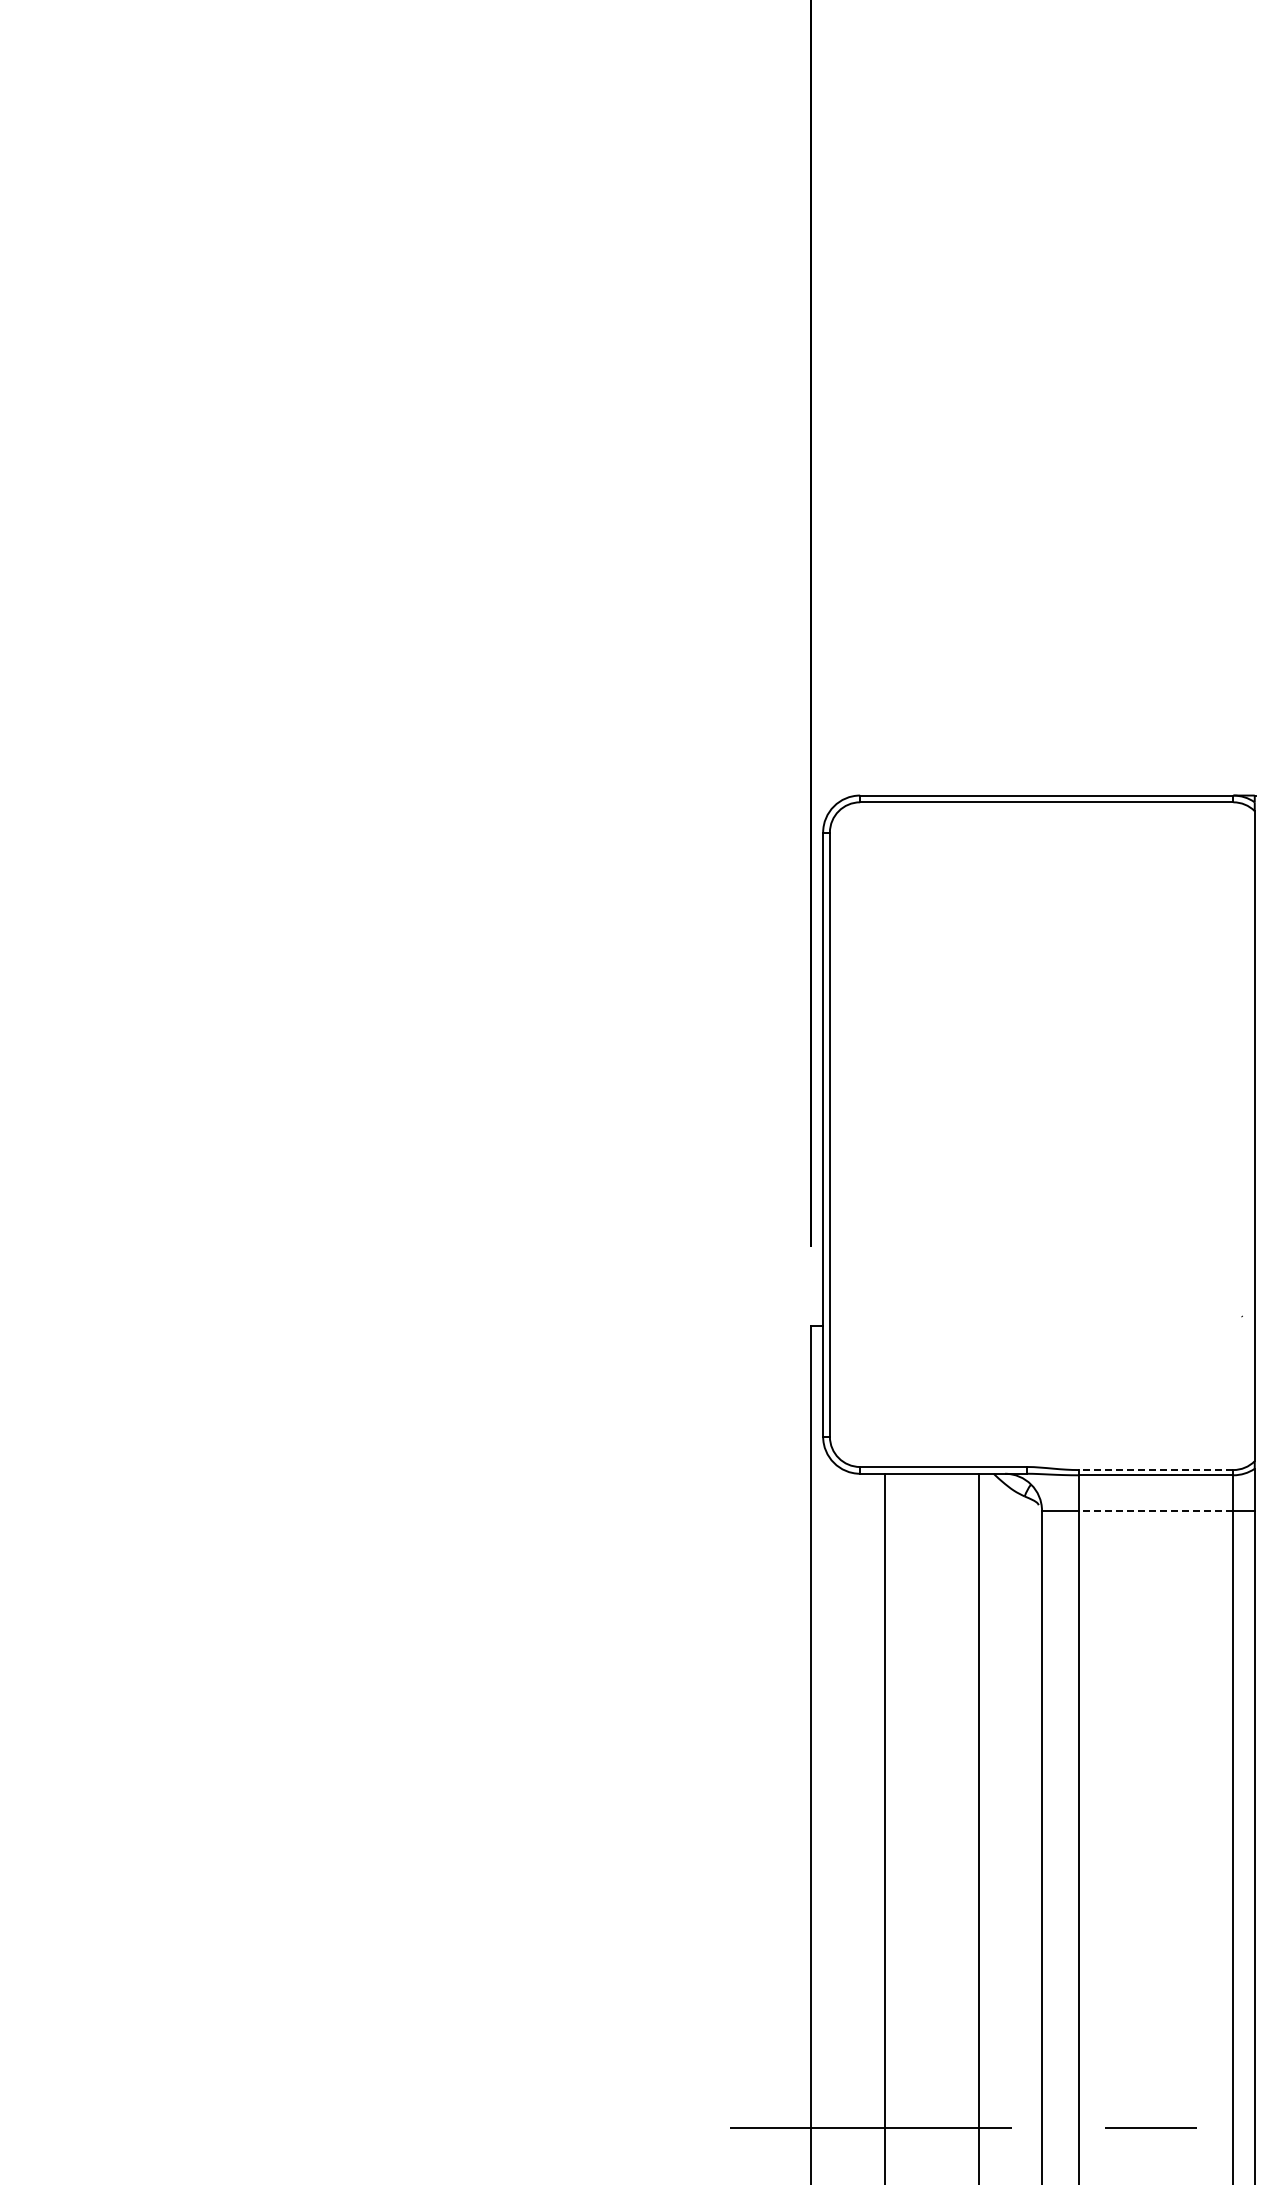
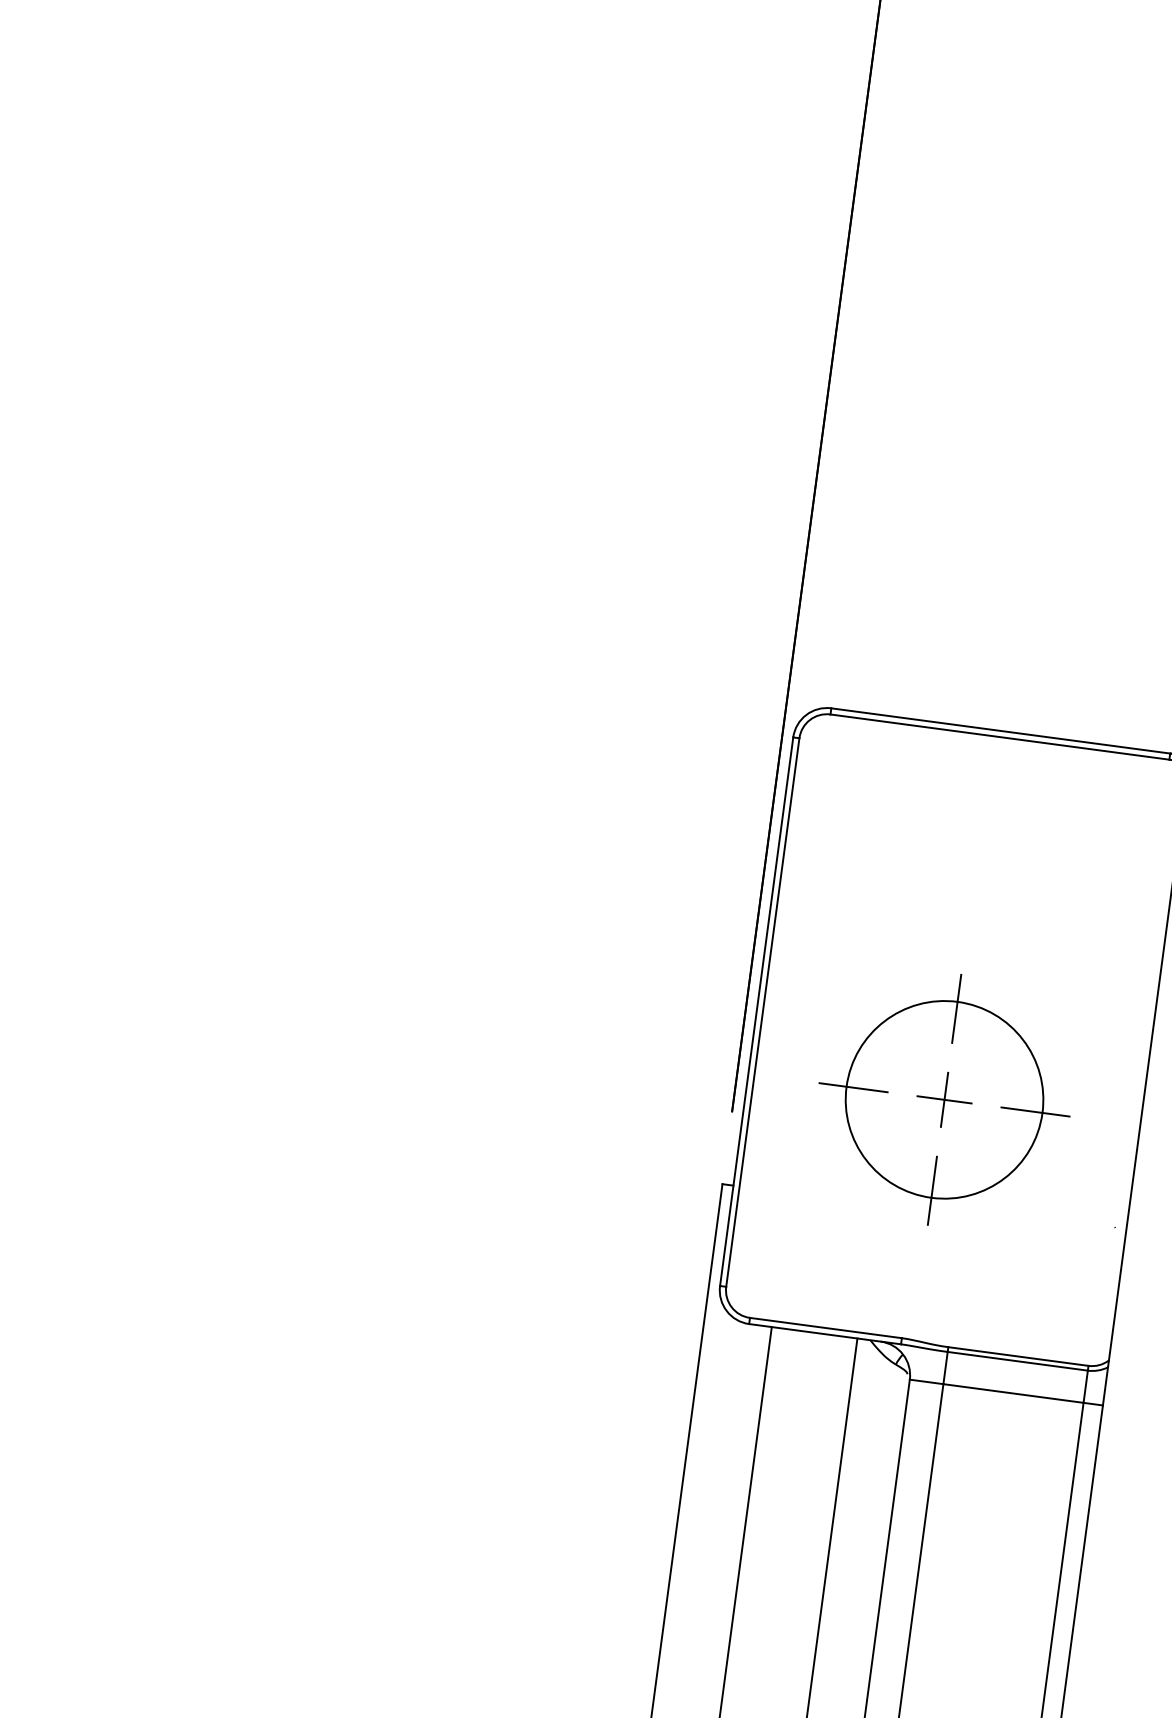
part: (1038, 1202) -> (943, 1099), added
line: (1155, 1470) -> (1017, 1356), dashed -> solid
line: (1155, 1510) -> (1012, 1393), dashed -> solid

